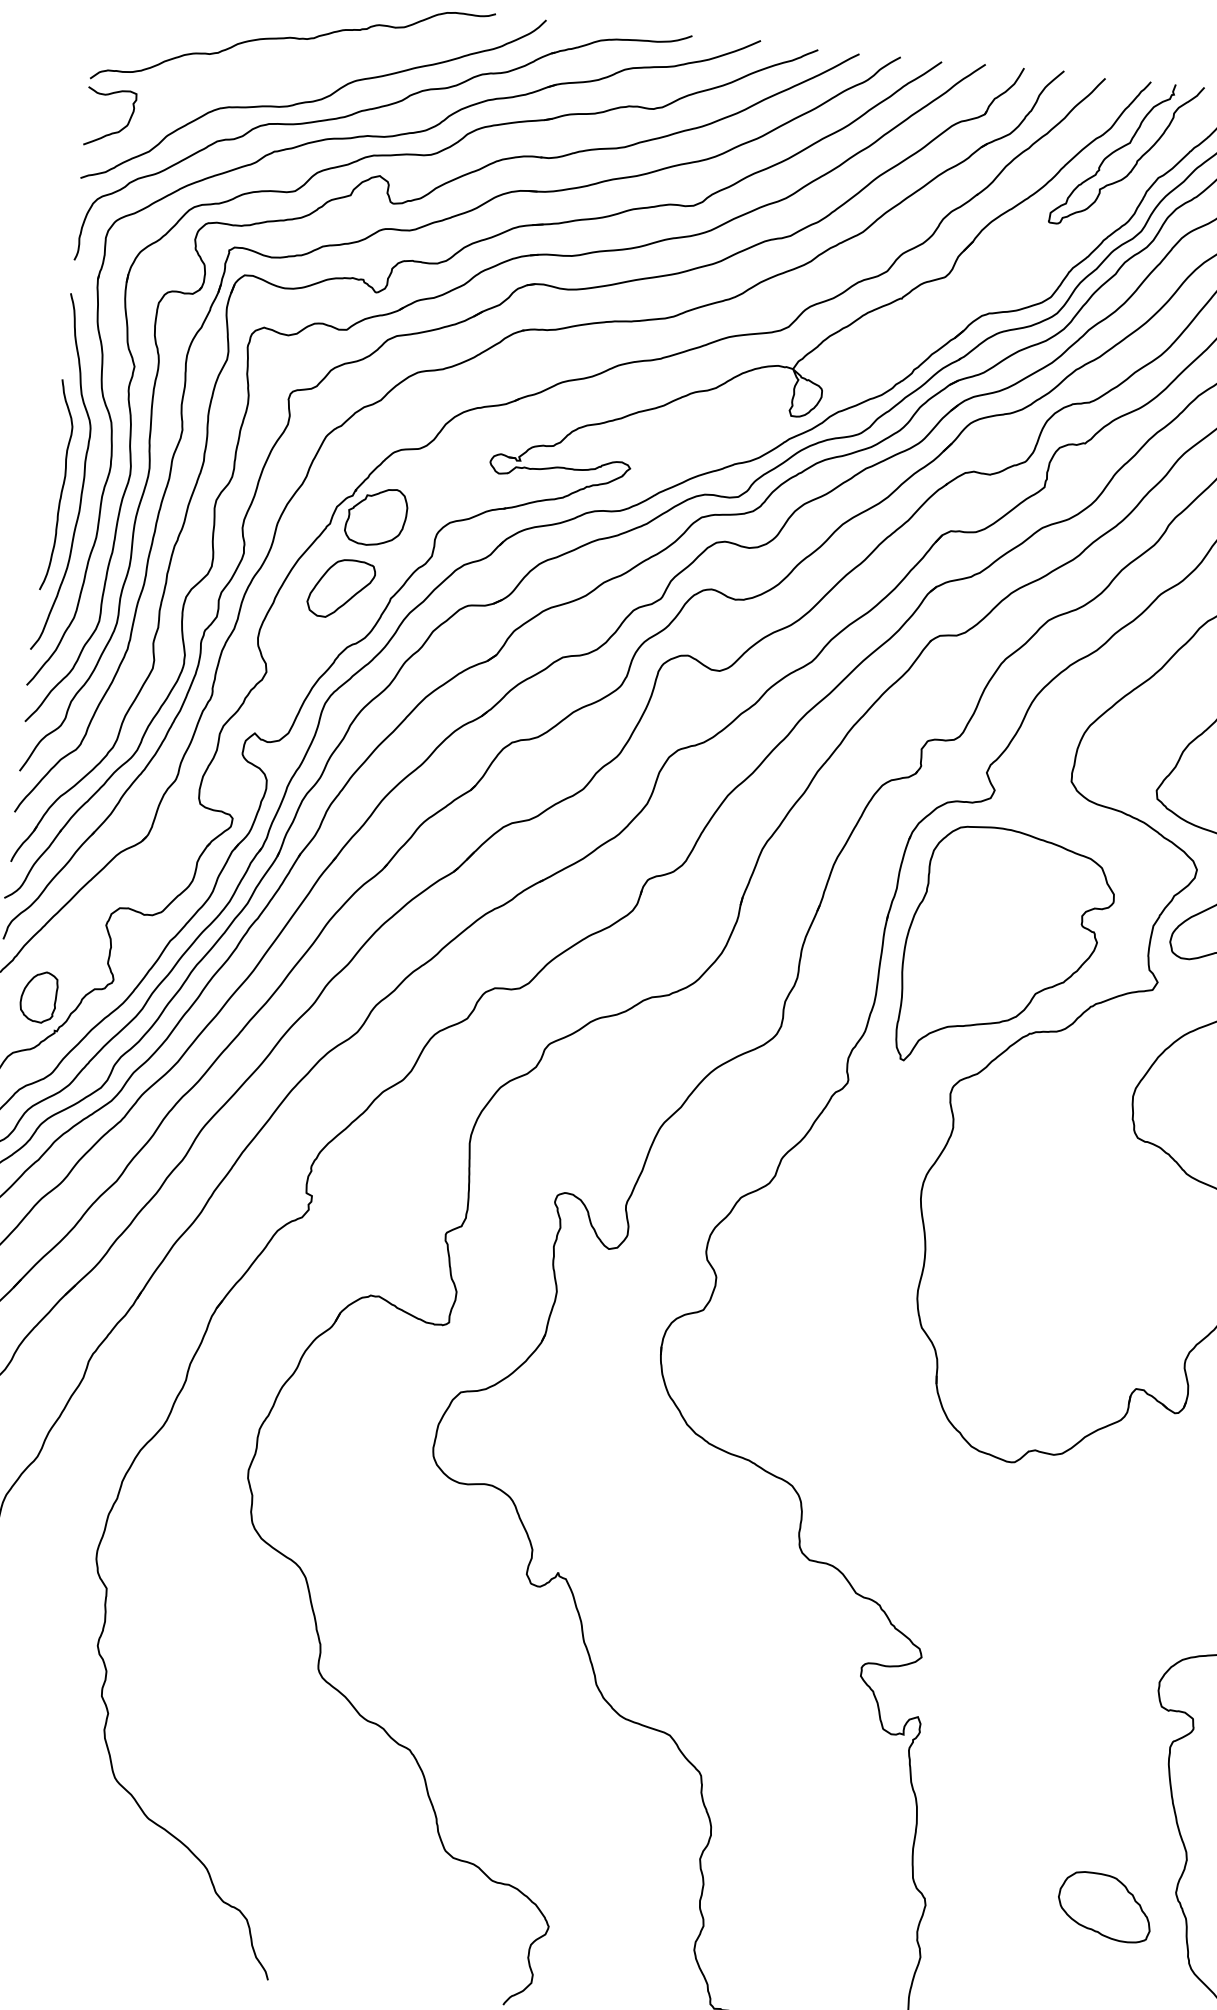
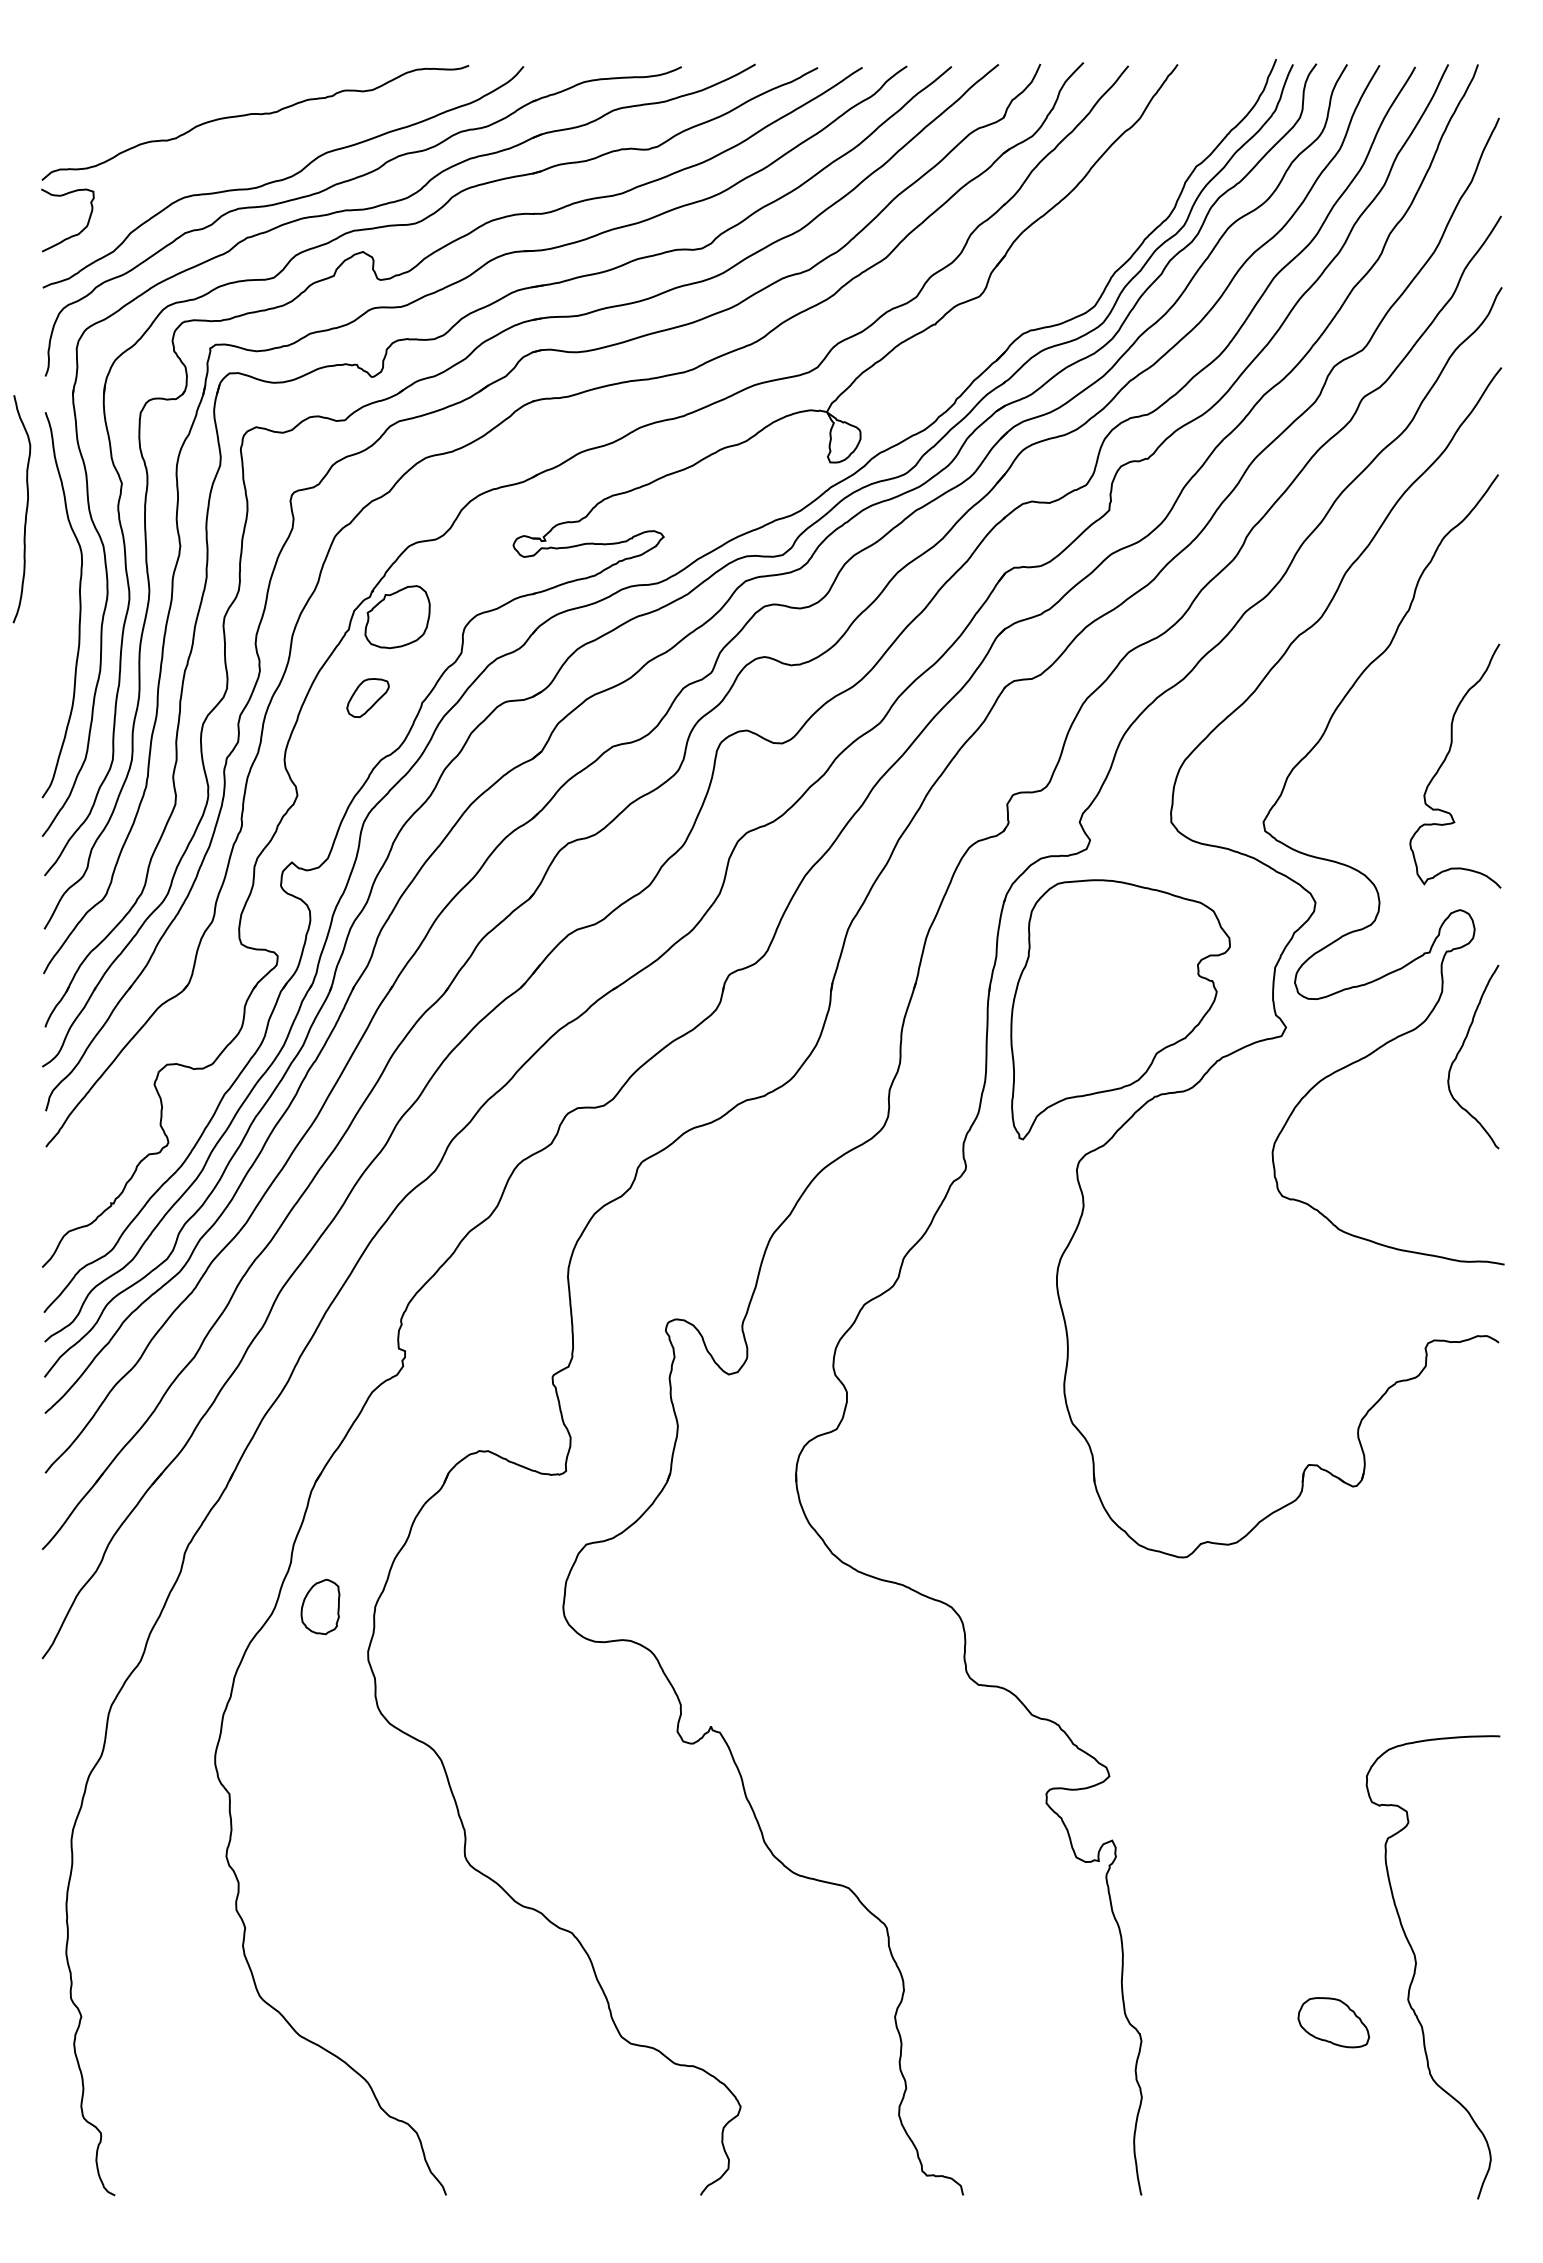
curve: (1121, 148) -> (1153, 139), removed
curve: (61, 486) -> (25, 510), moved
part: (340, 588) -> (367, 697), size x0.6
part: (38, 996) -> (320, 1606), moved
part: (1104, 1906) -> (1333, 2022), size x0.7

